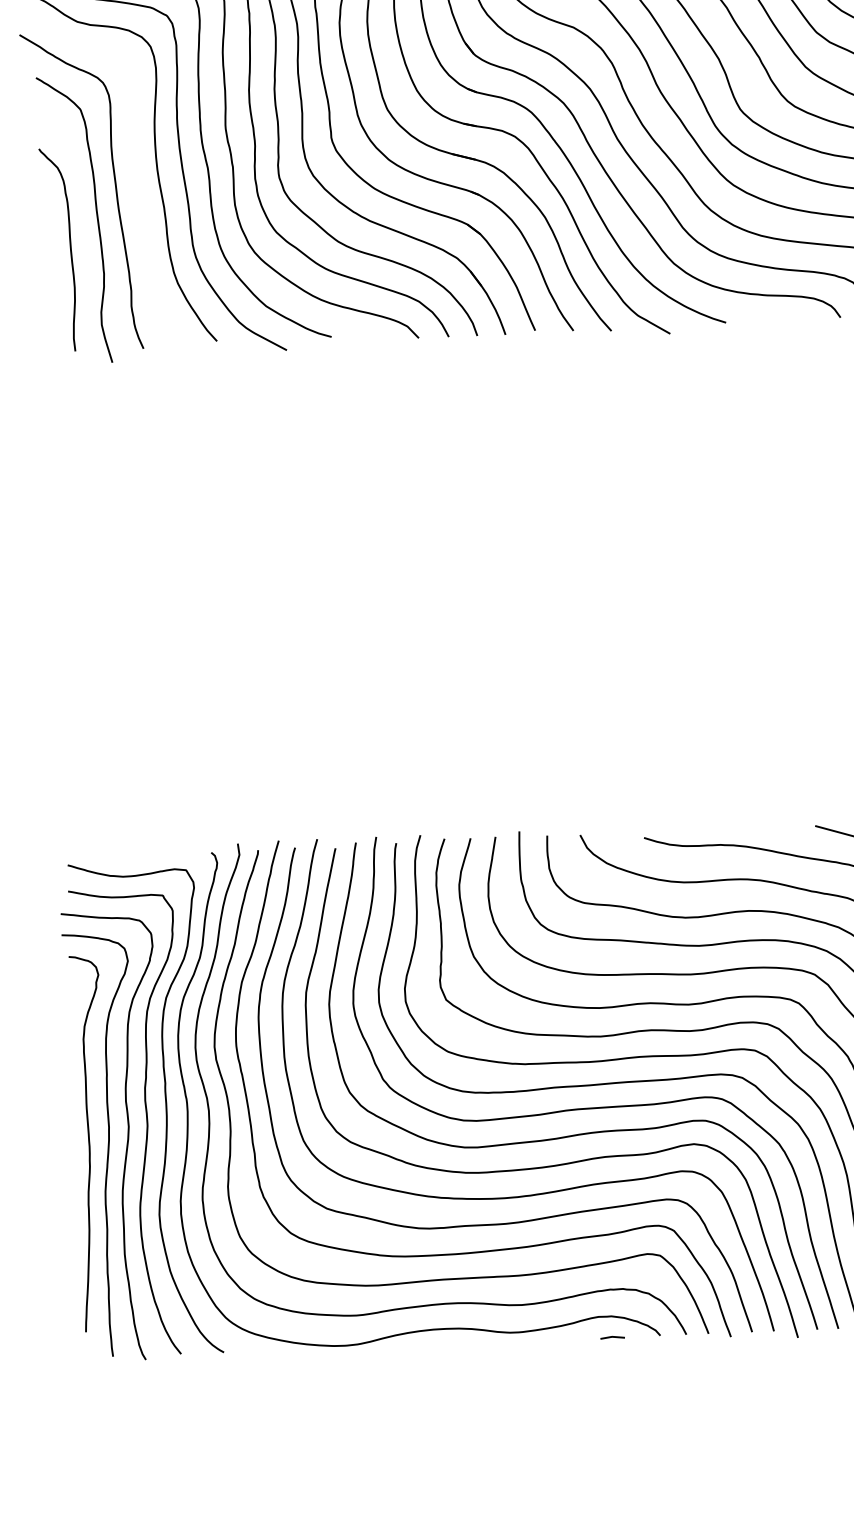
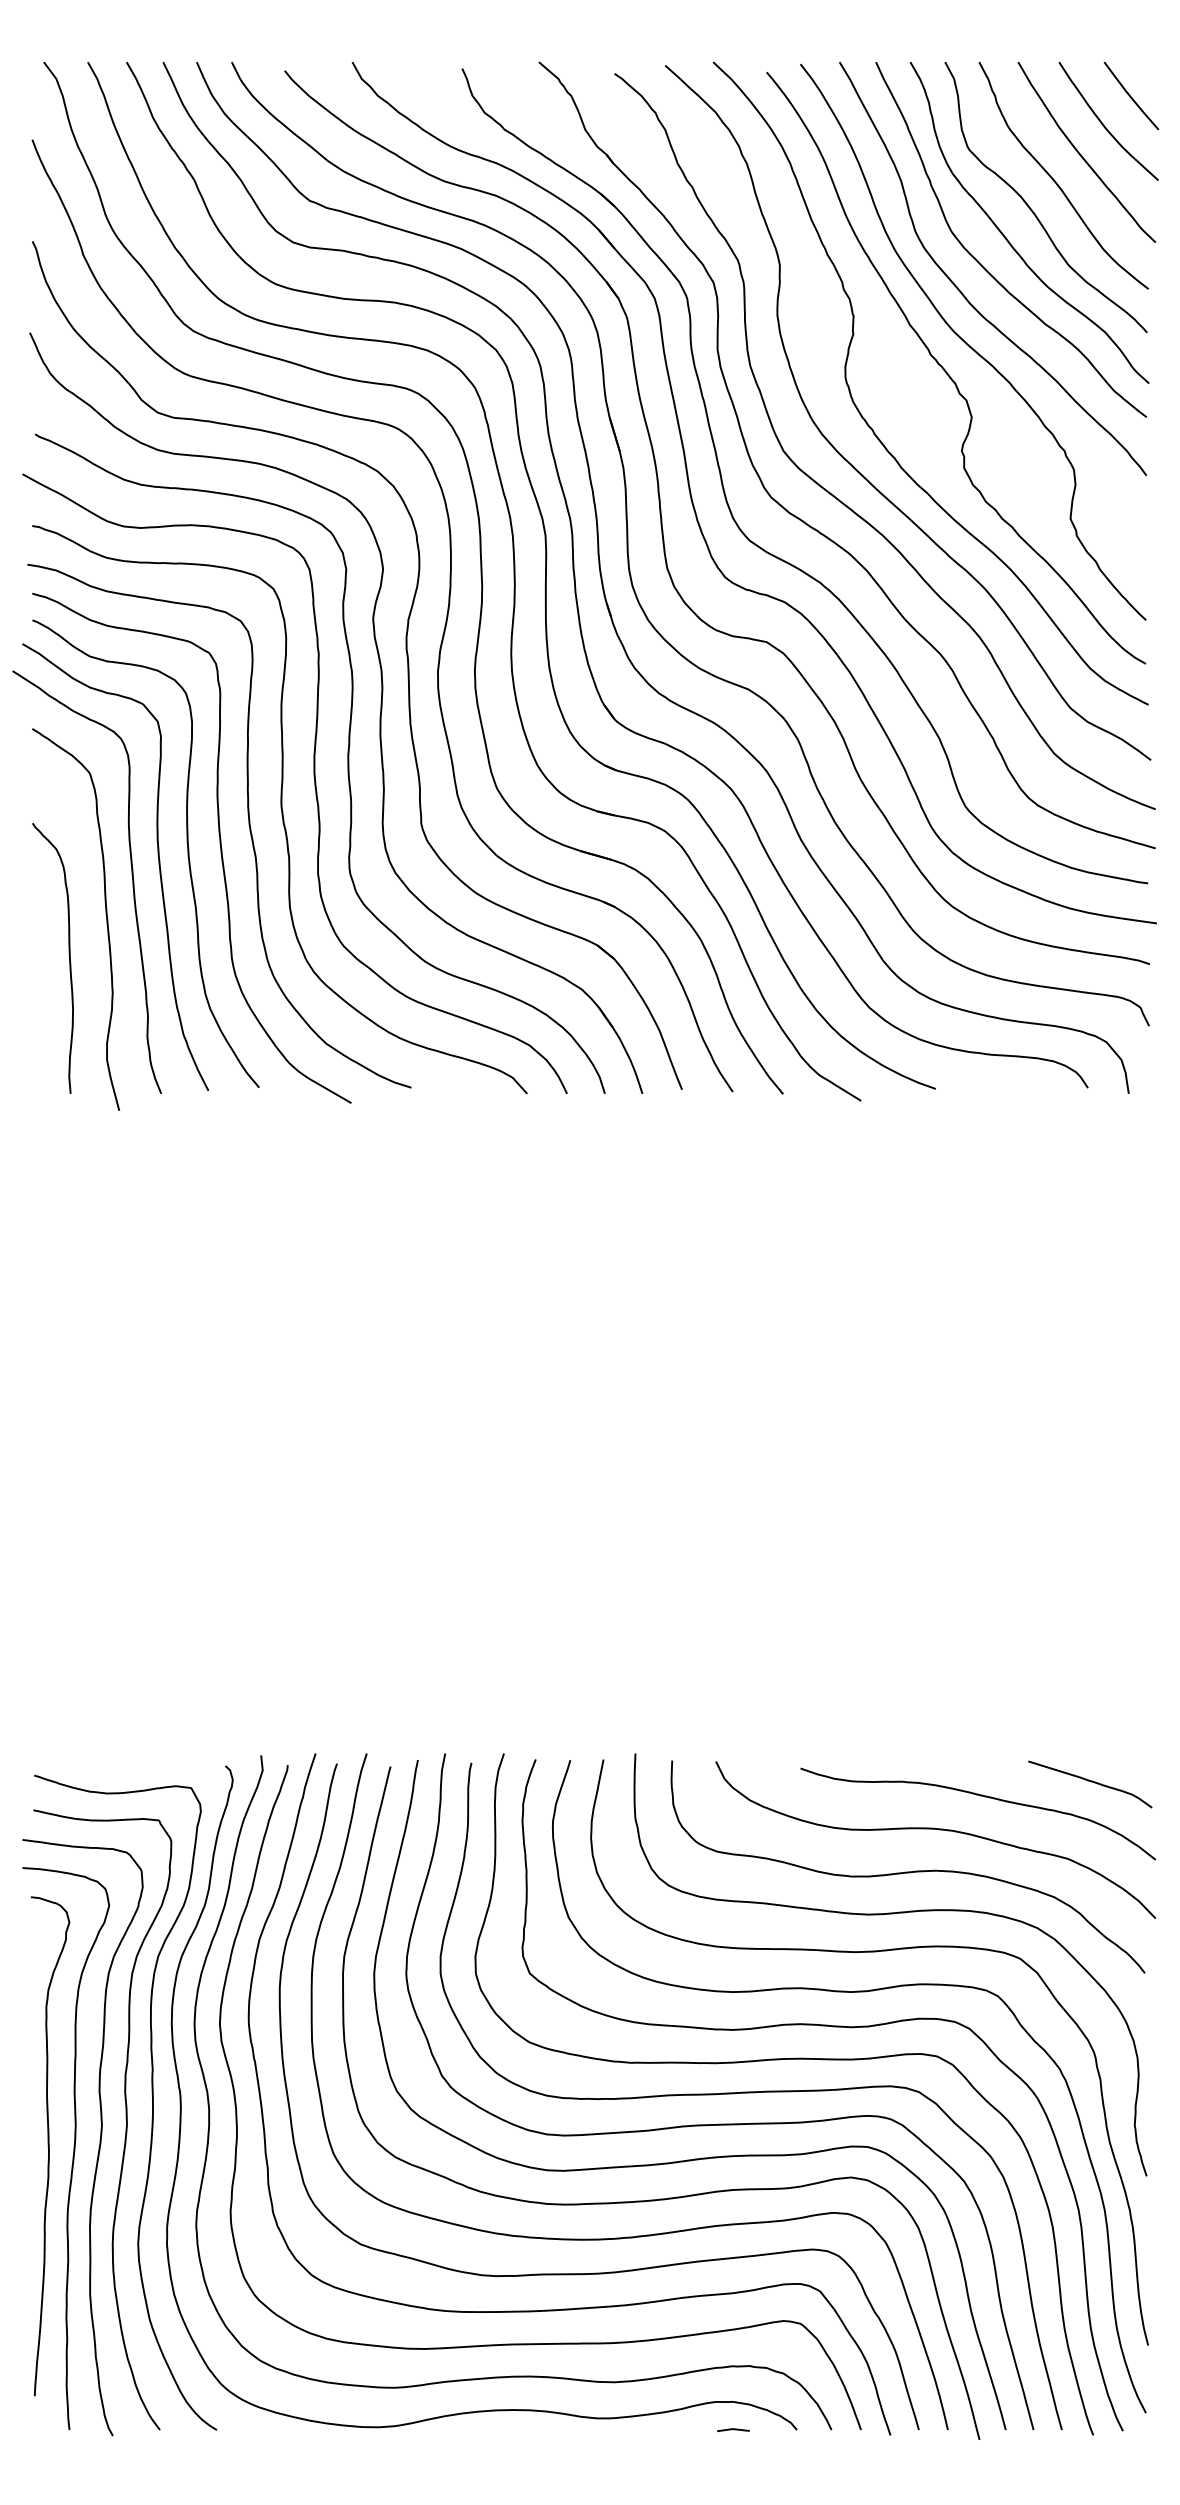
curve: (134, 177) -> (158, 865), added

